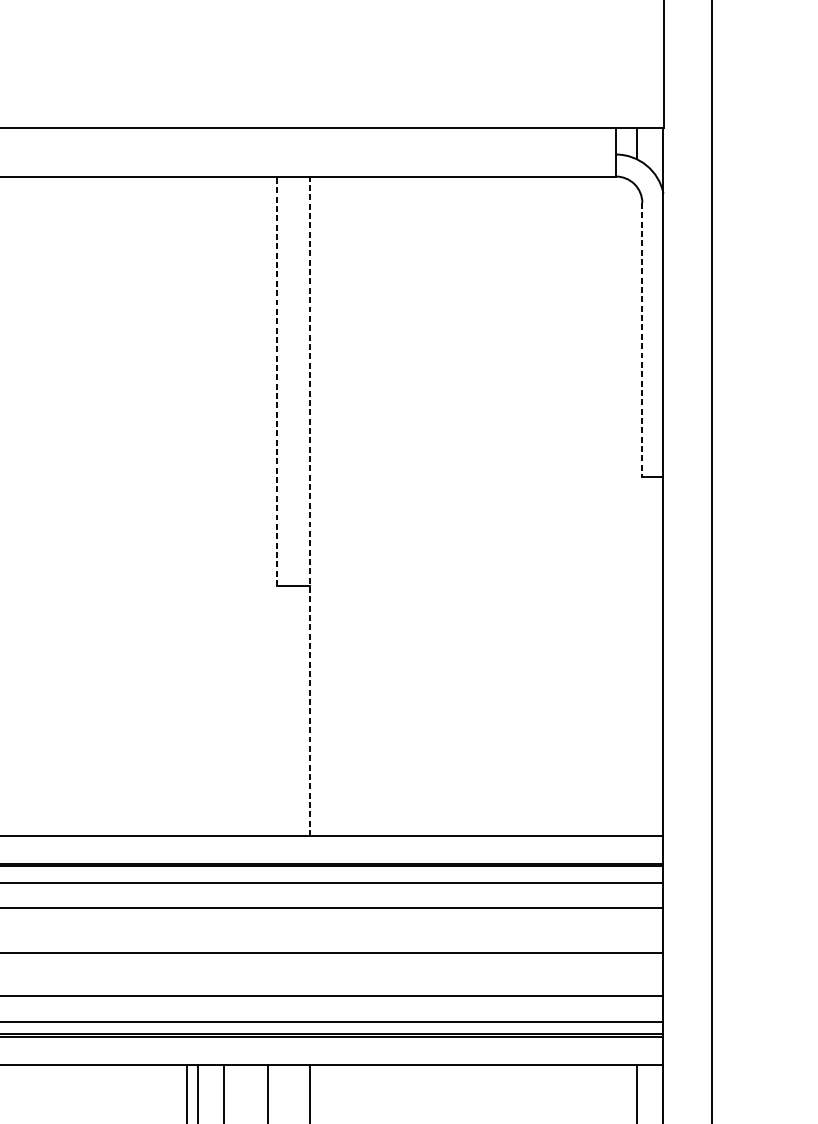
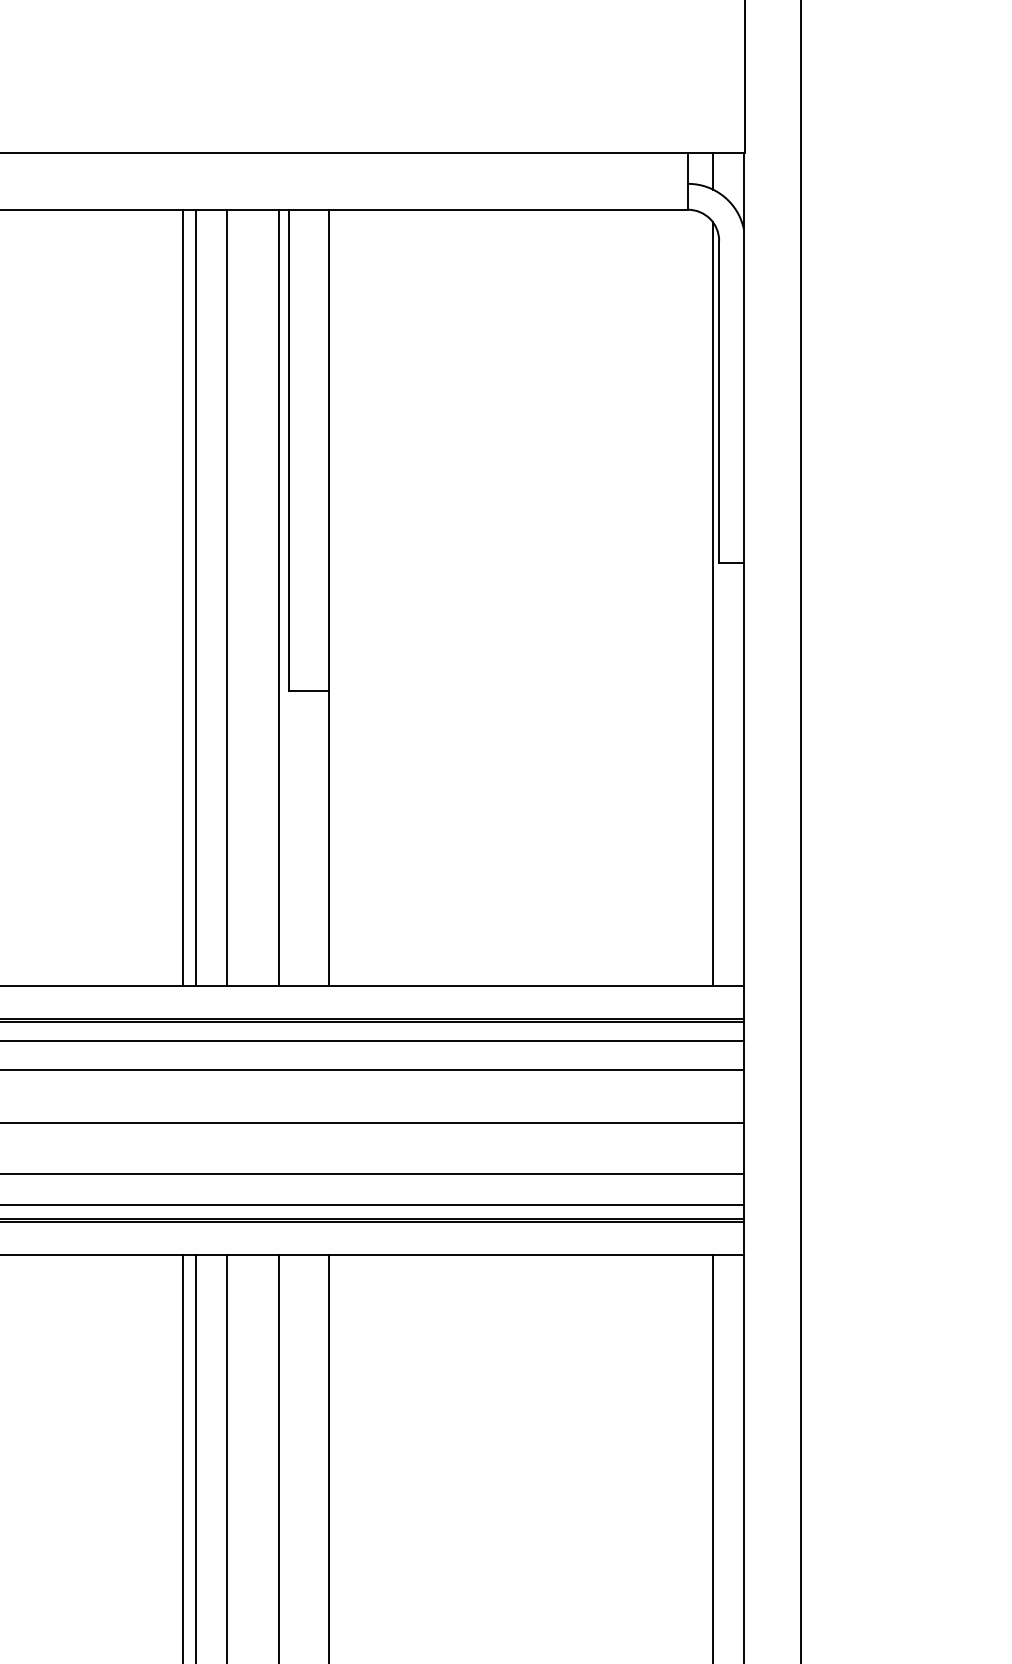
line: (642, 340) -> (719, 402), dashed -> solid
line: (277, 381) -> (289, 450), dashed -> solid
line: (186, 506) -> (182, 597), added
line: (198, 506) -> (196, 597), added
line: (224, 506) -> (227, 597), added
line: (267, 506) -> (278, 597), added
line: (310, 506) -> (328, 597), dashed -> solid
line: (636, 511) -> (712, 603), added

